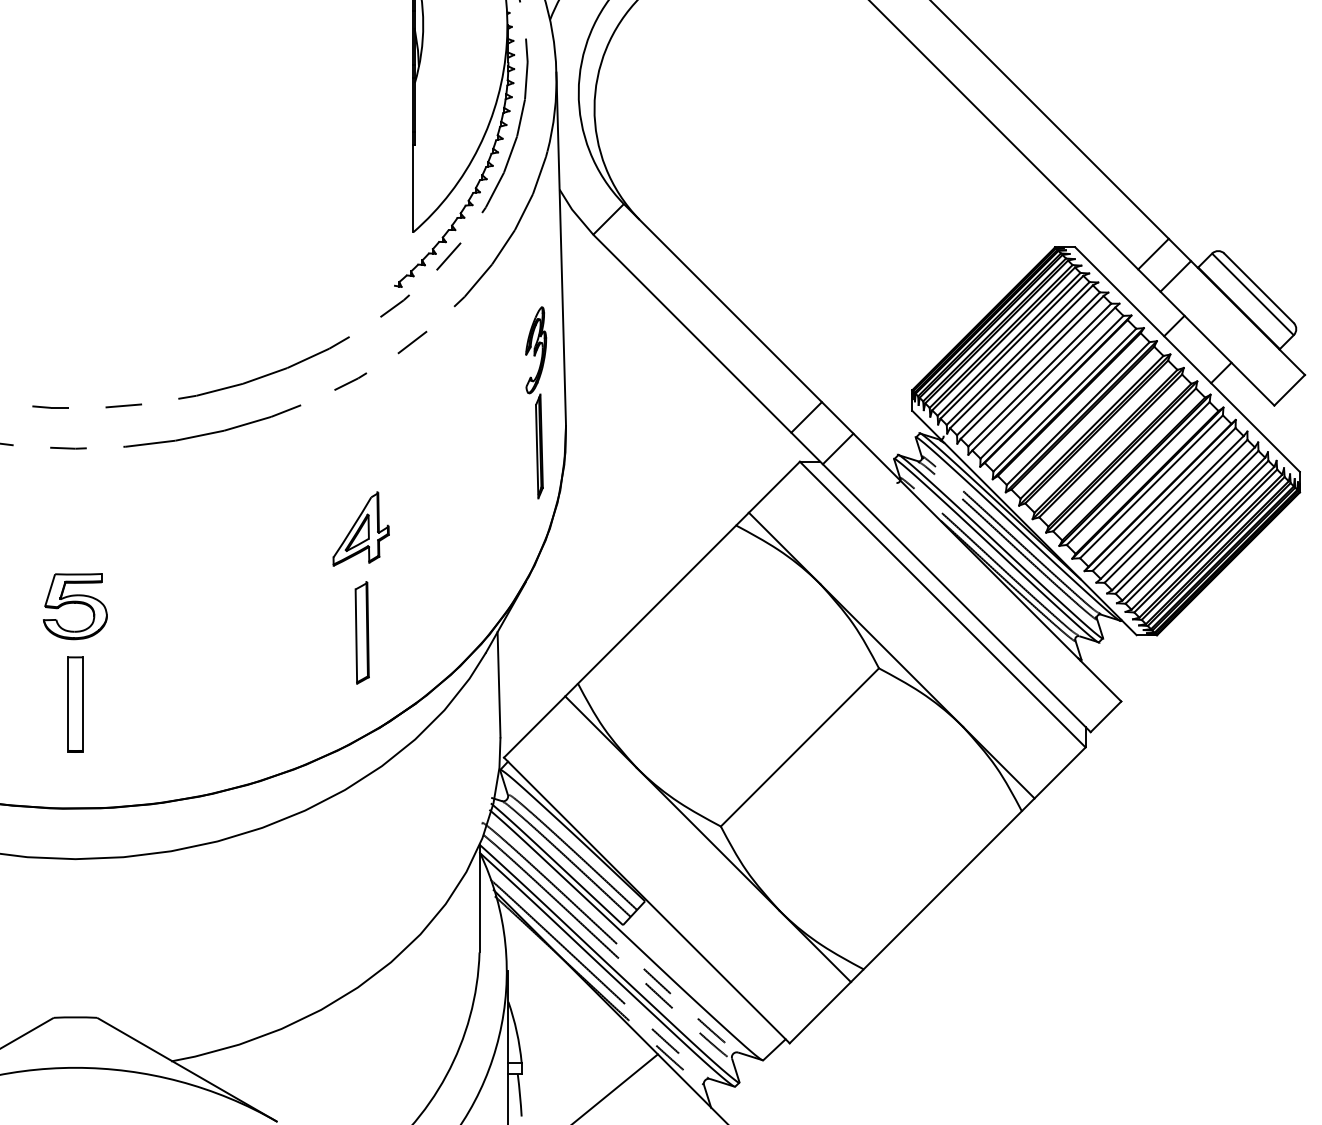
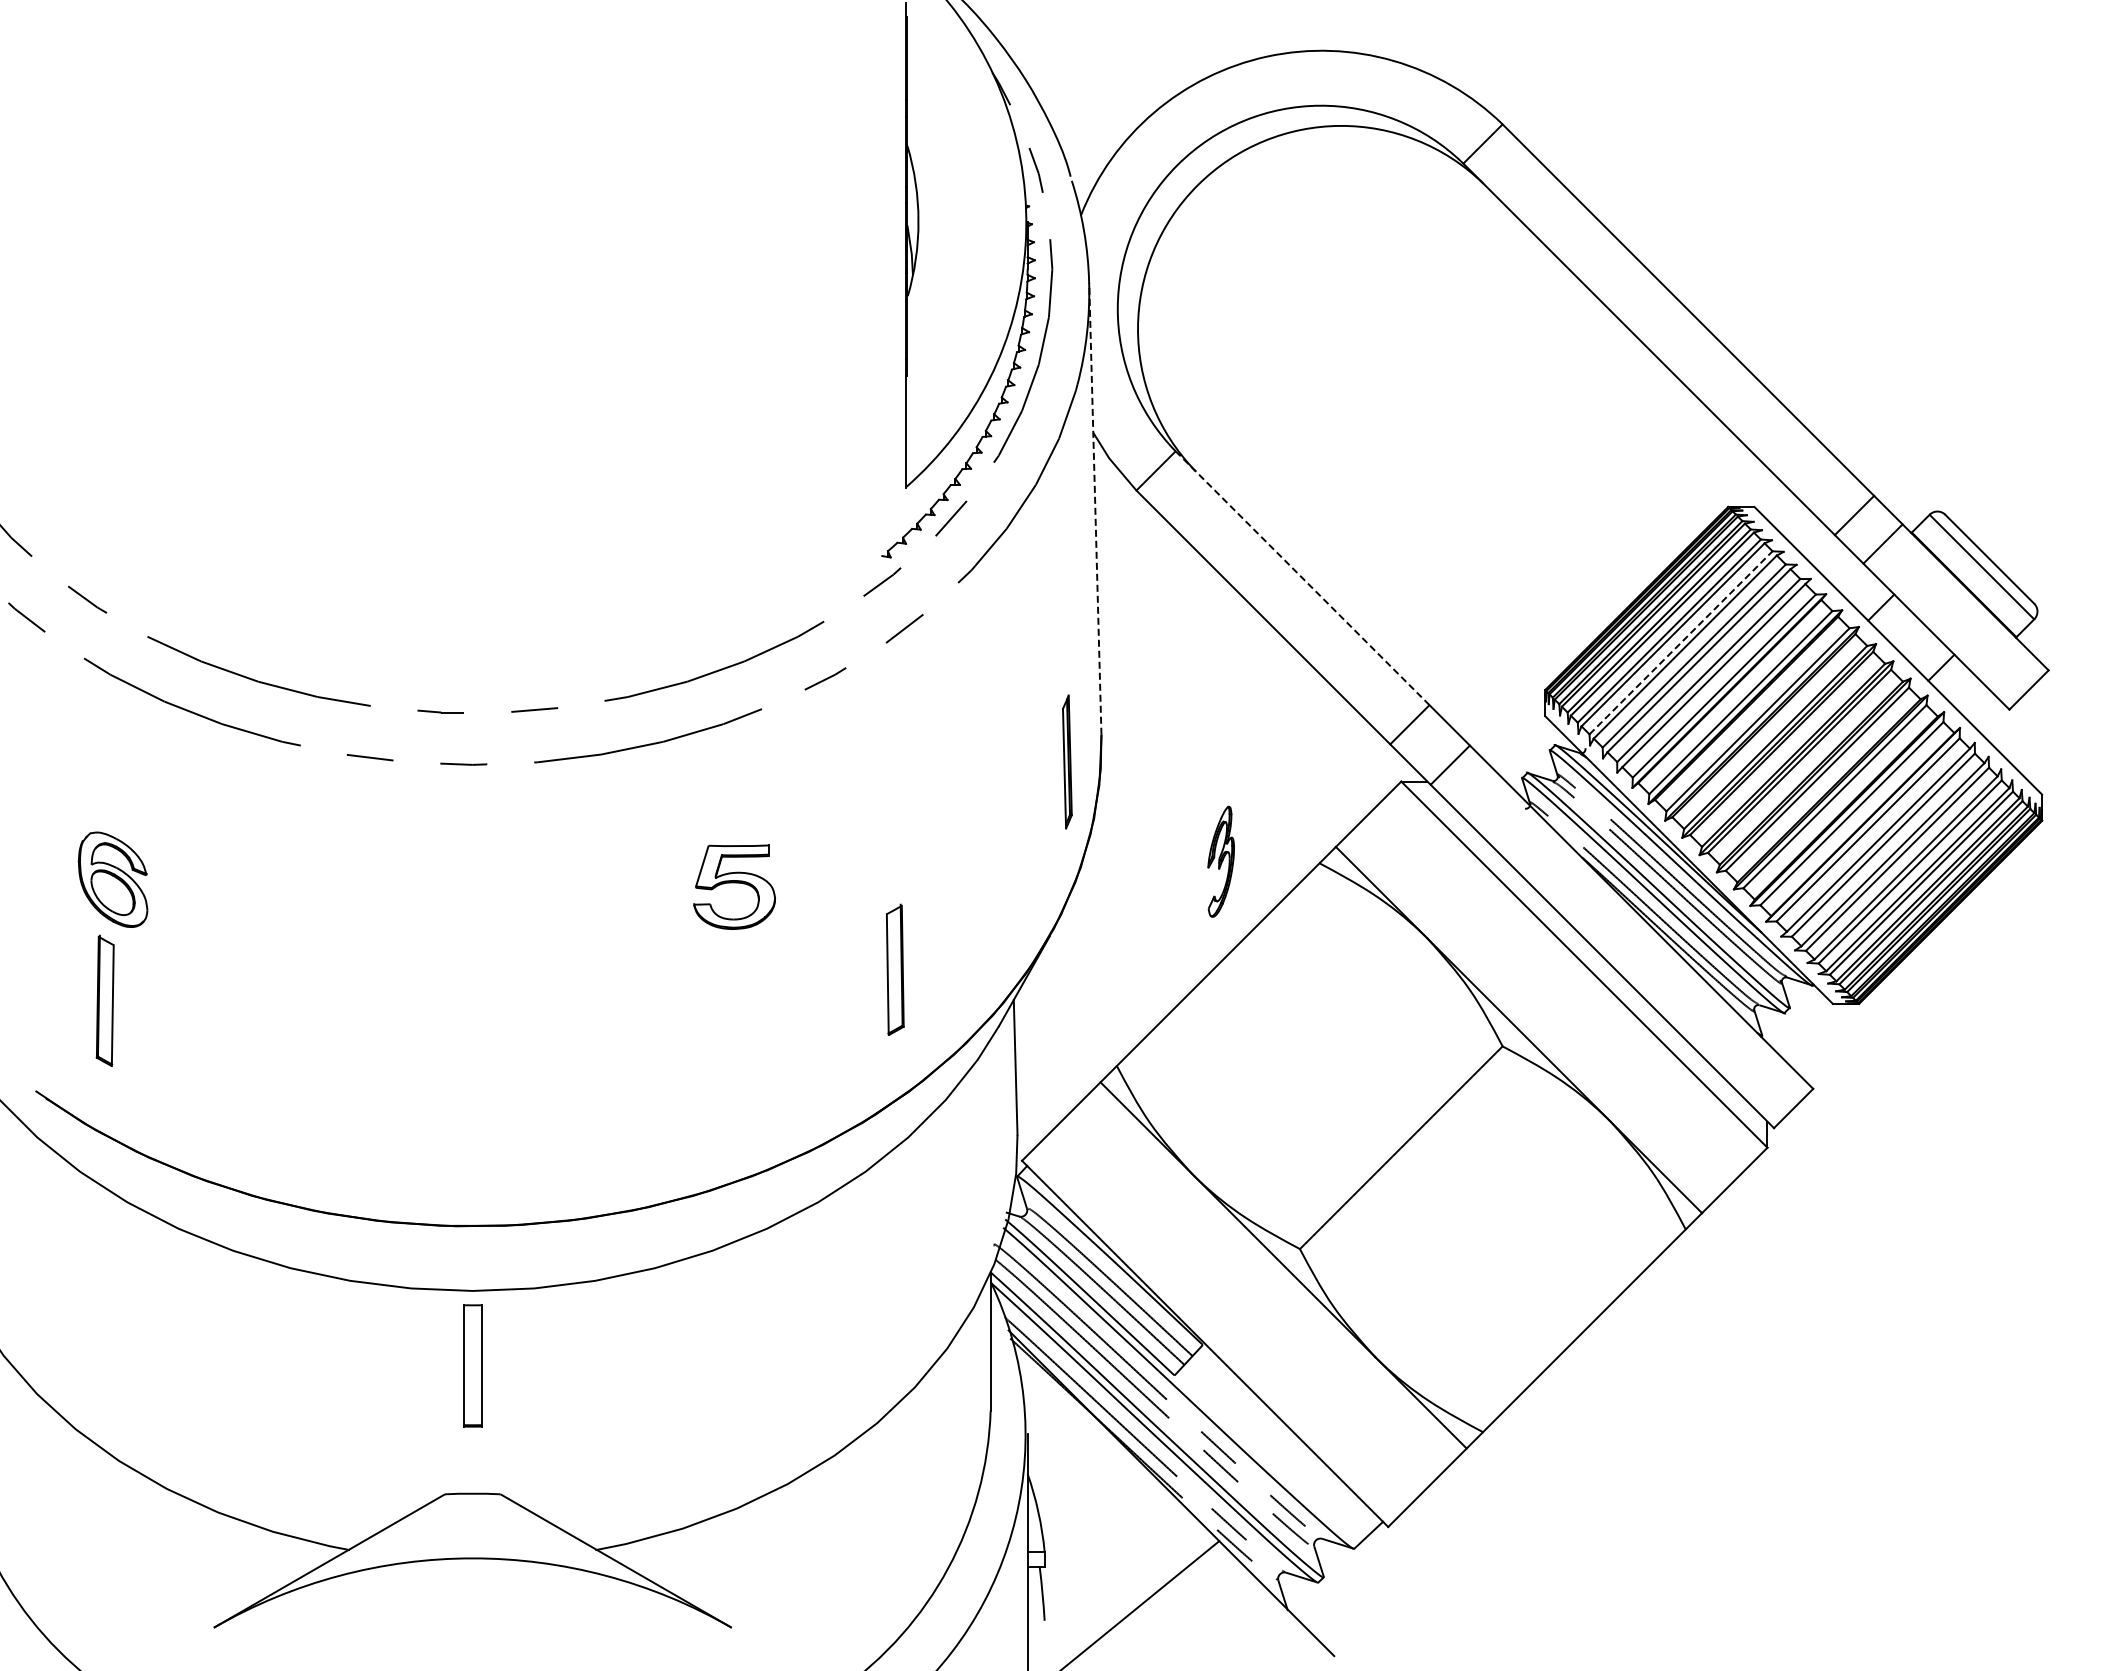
line: (561, 248) -> (1095, 508), solid -> dashed
line: (722, 303) -> (1302, 578), solid -> dashed
part: (535, 350) -> (1220, 861), moved
line: (1018, 353) -> (1681, 642), solid -> dashed
part: (360, 528) -> (838, 867), removed
part: (75, 606) -> (734, 886), moved
part: (362, 632) -> (895, 969), moved
part: (75, 704) -> (472, 1365), moved

